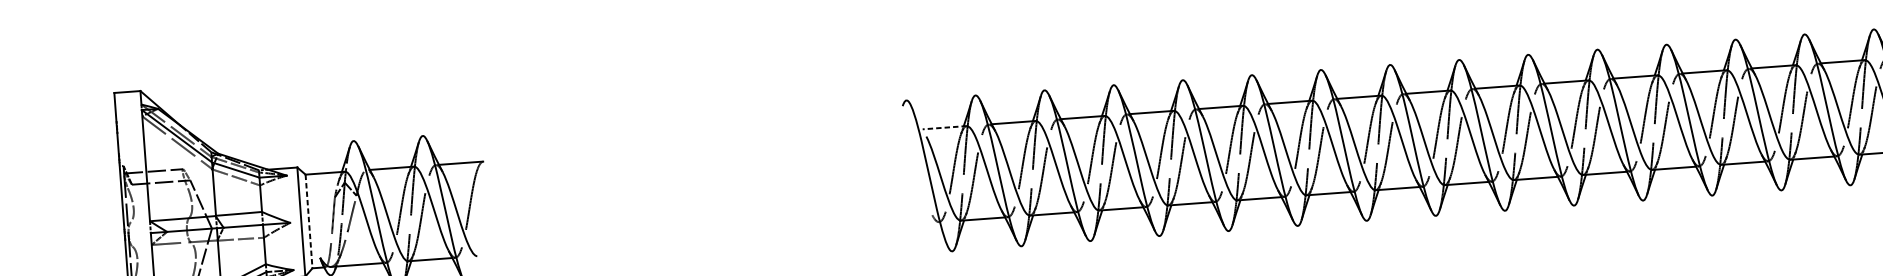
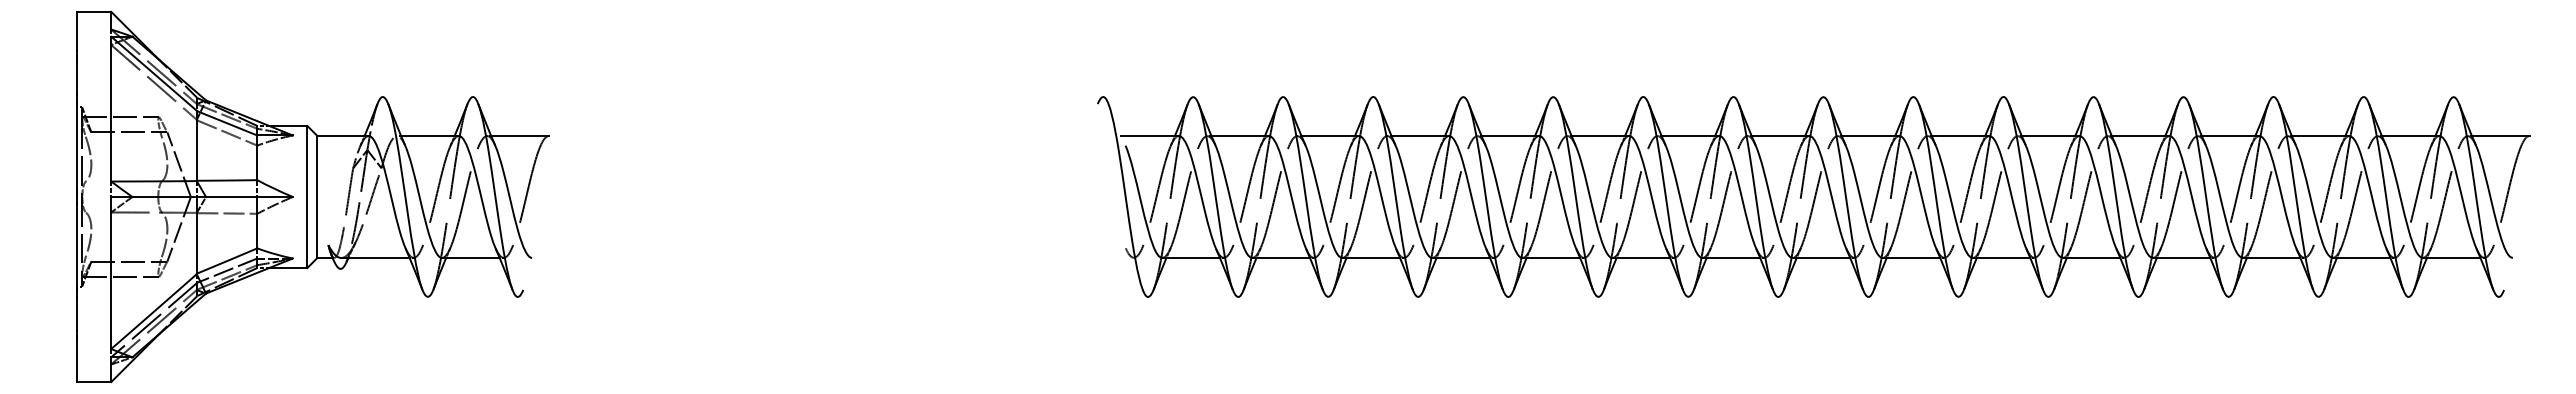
line: (944, 127) -> (1150, 135), dashed -> solid
line: (309, 221) -> (317, 197), dashed -> solid

